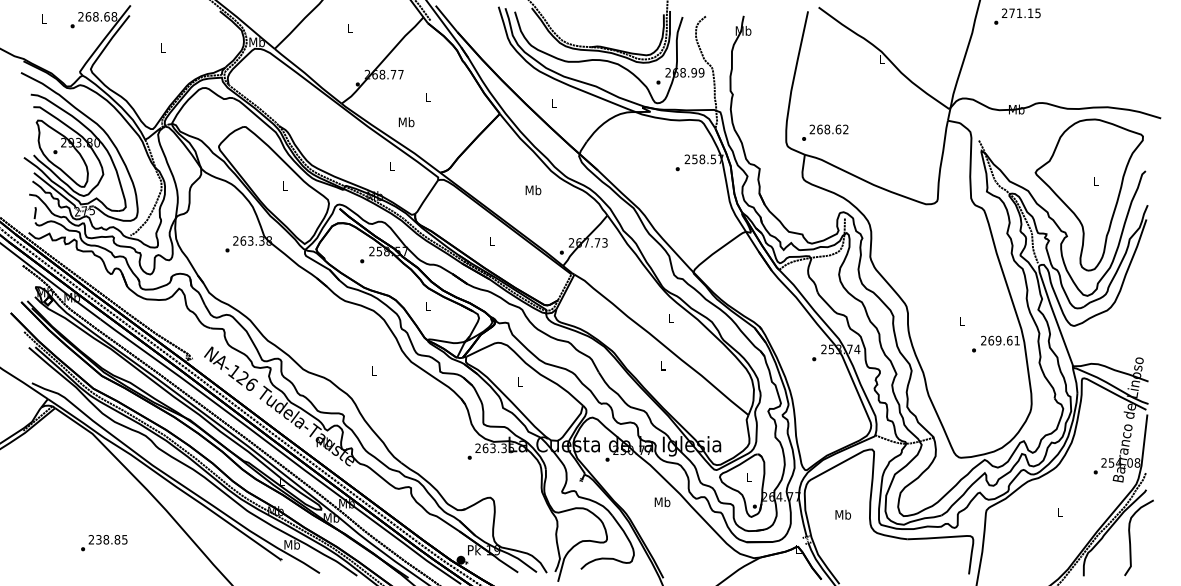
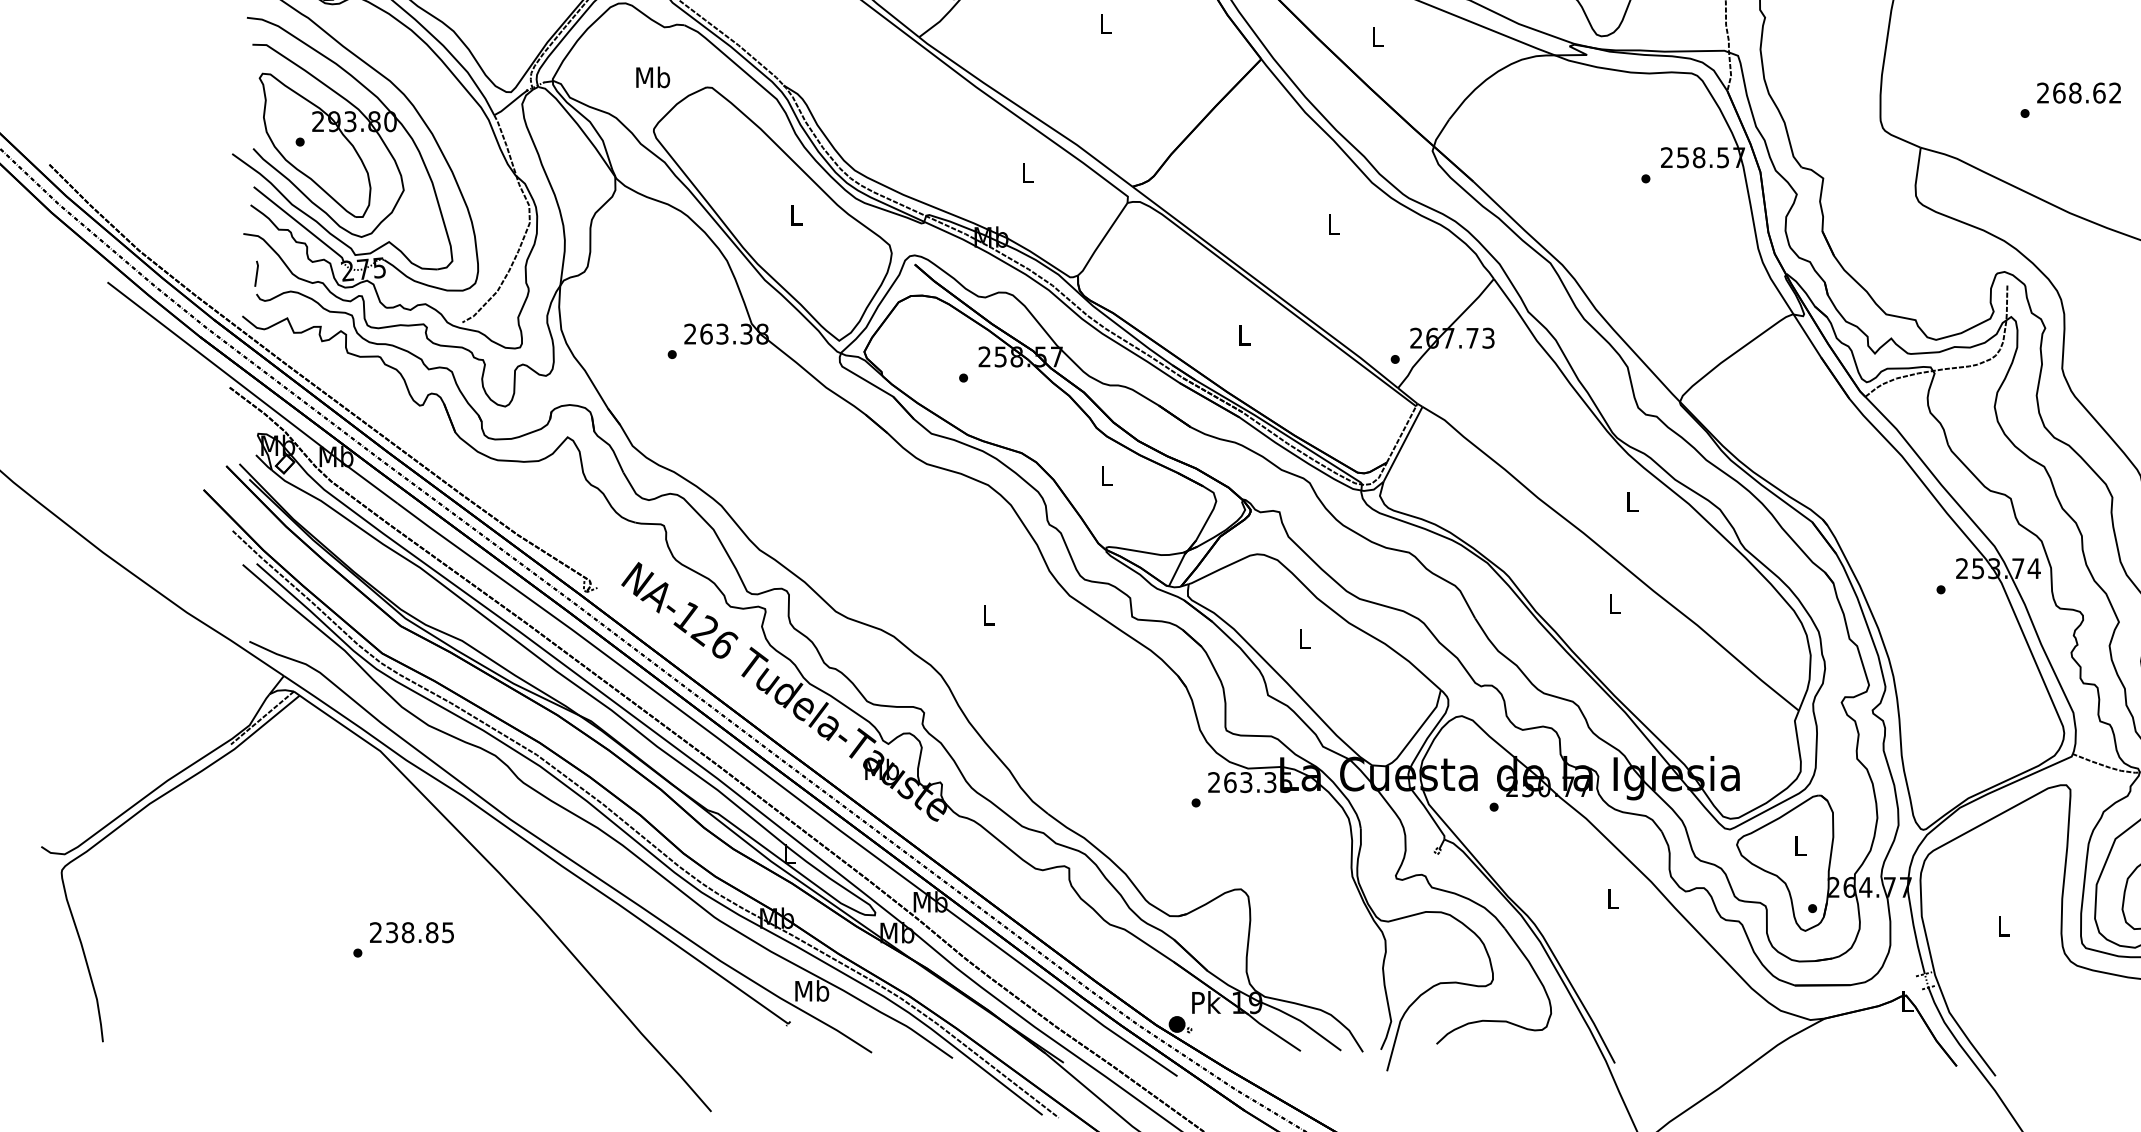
text: (406, 122) -> (652, 77), moved
text: (825, 132) -> (2071, 99), moved
text: (533, 190) -> (1333, 224), Mb -> L
text: (662, 502) -> (1612, 899), Mb -> L
text: (843, 514) -> (2004, 925), Mb -> L
text: (104, 543) -> (404, 940), moved

